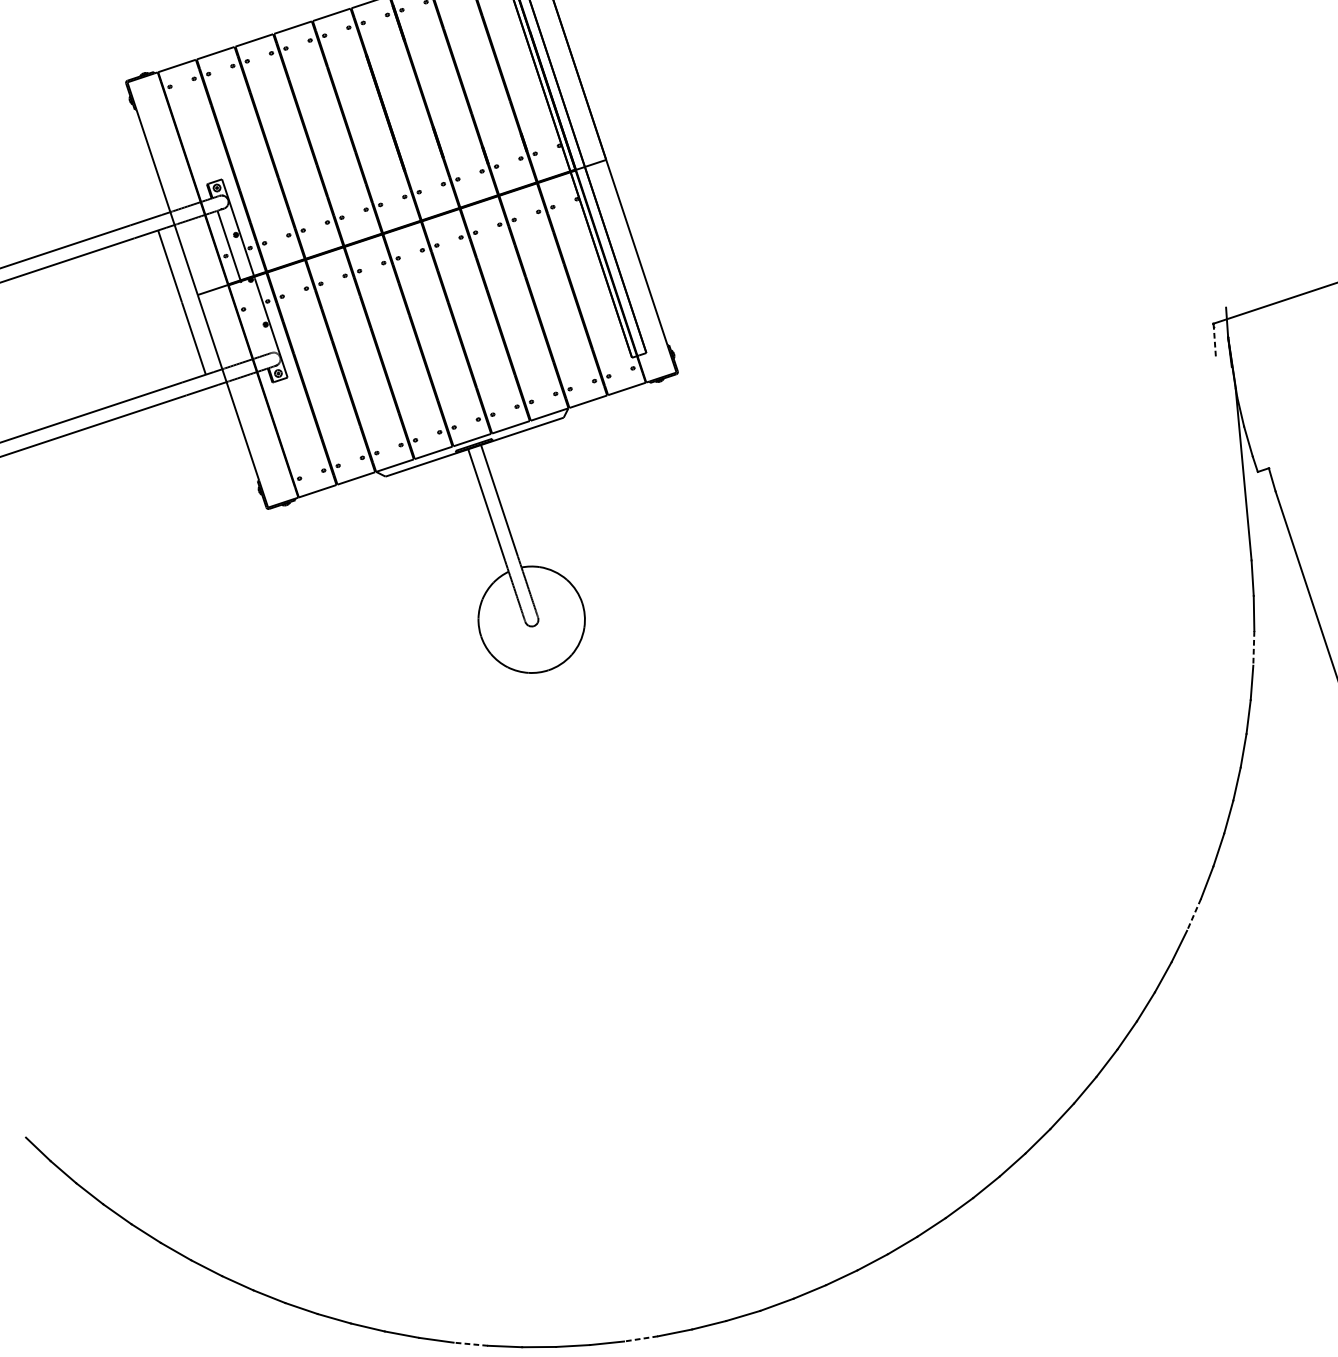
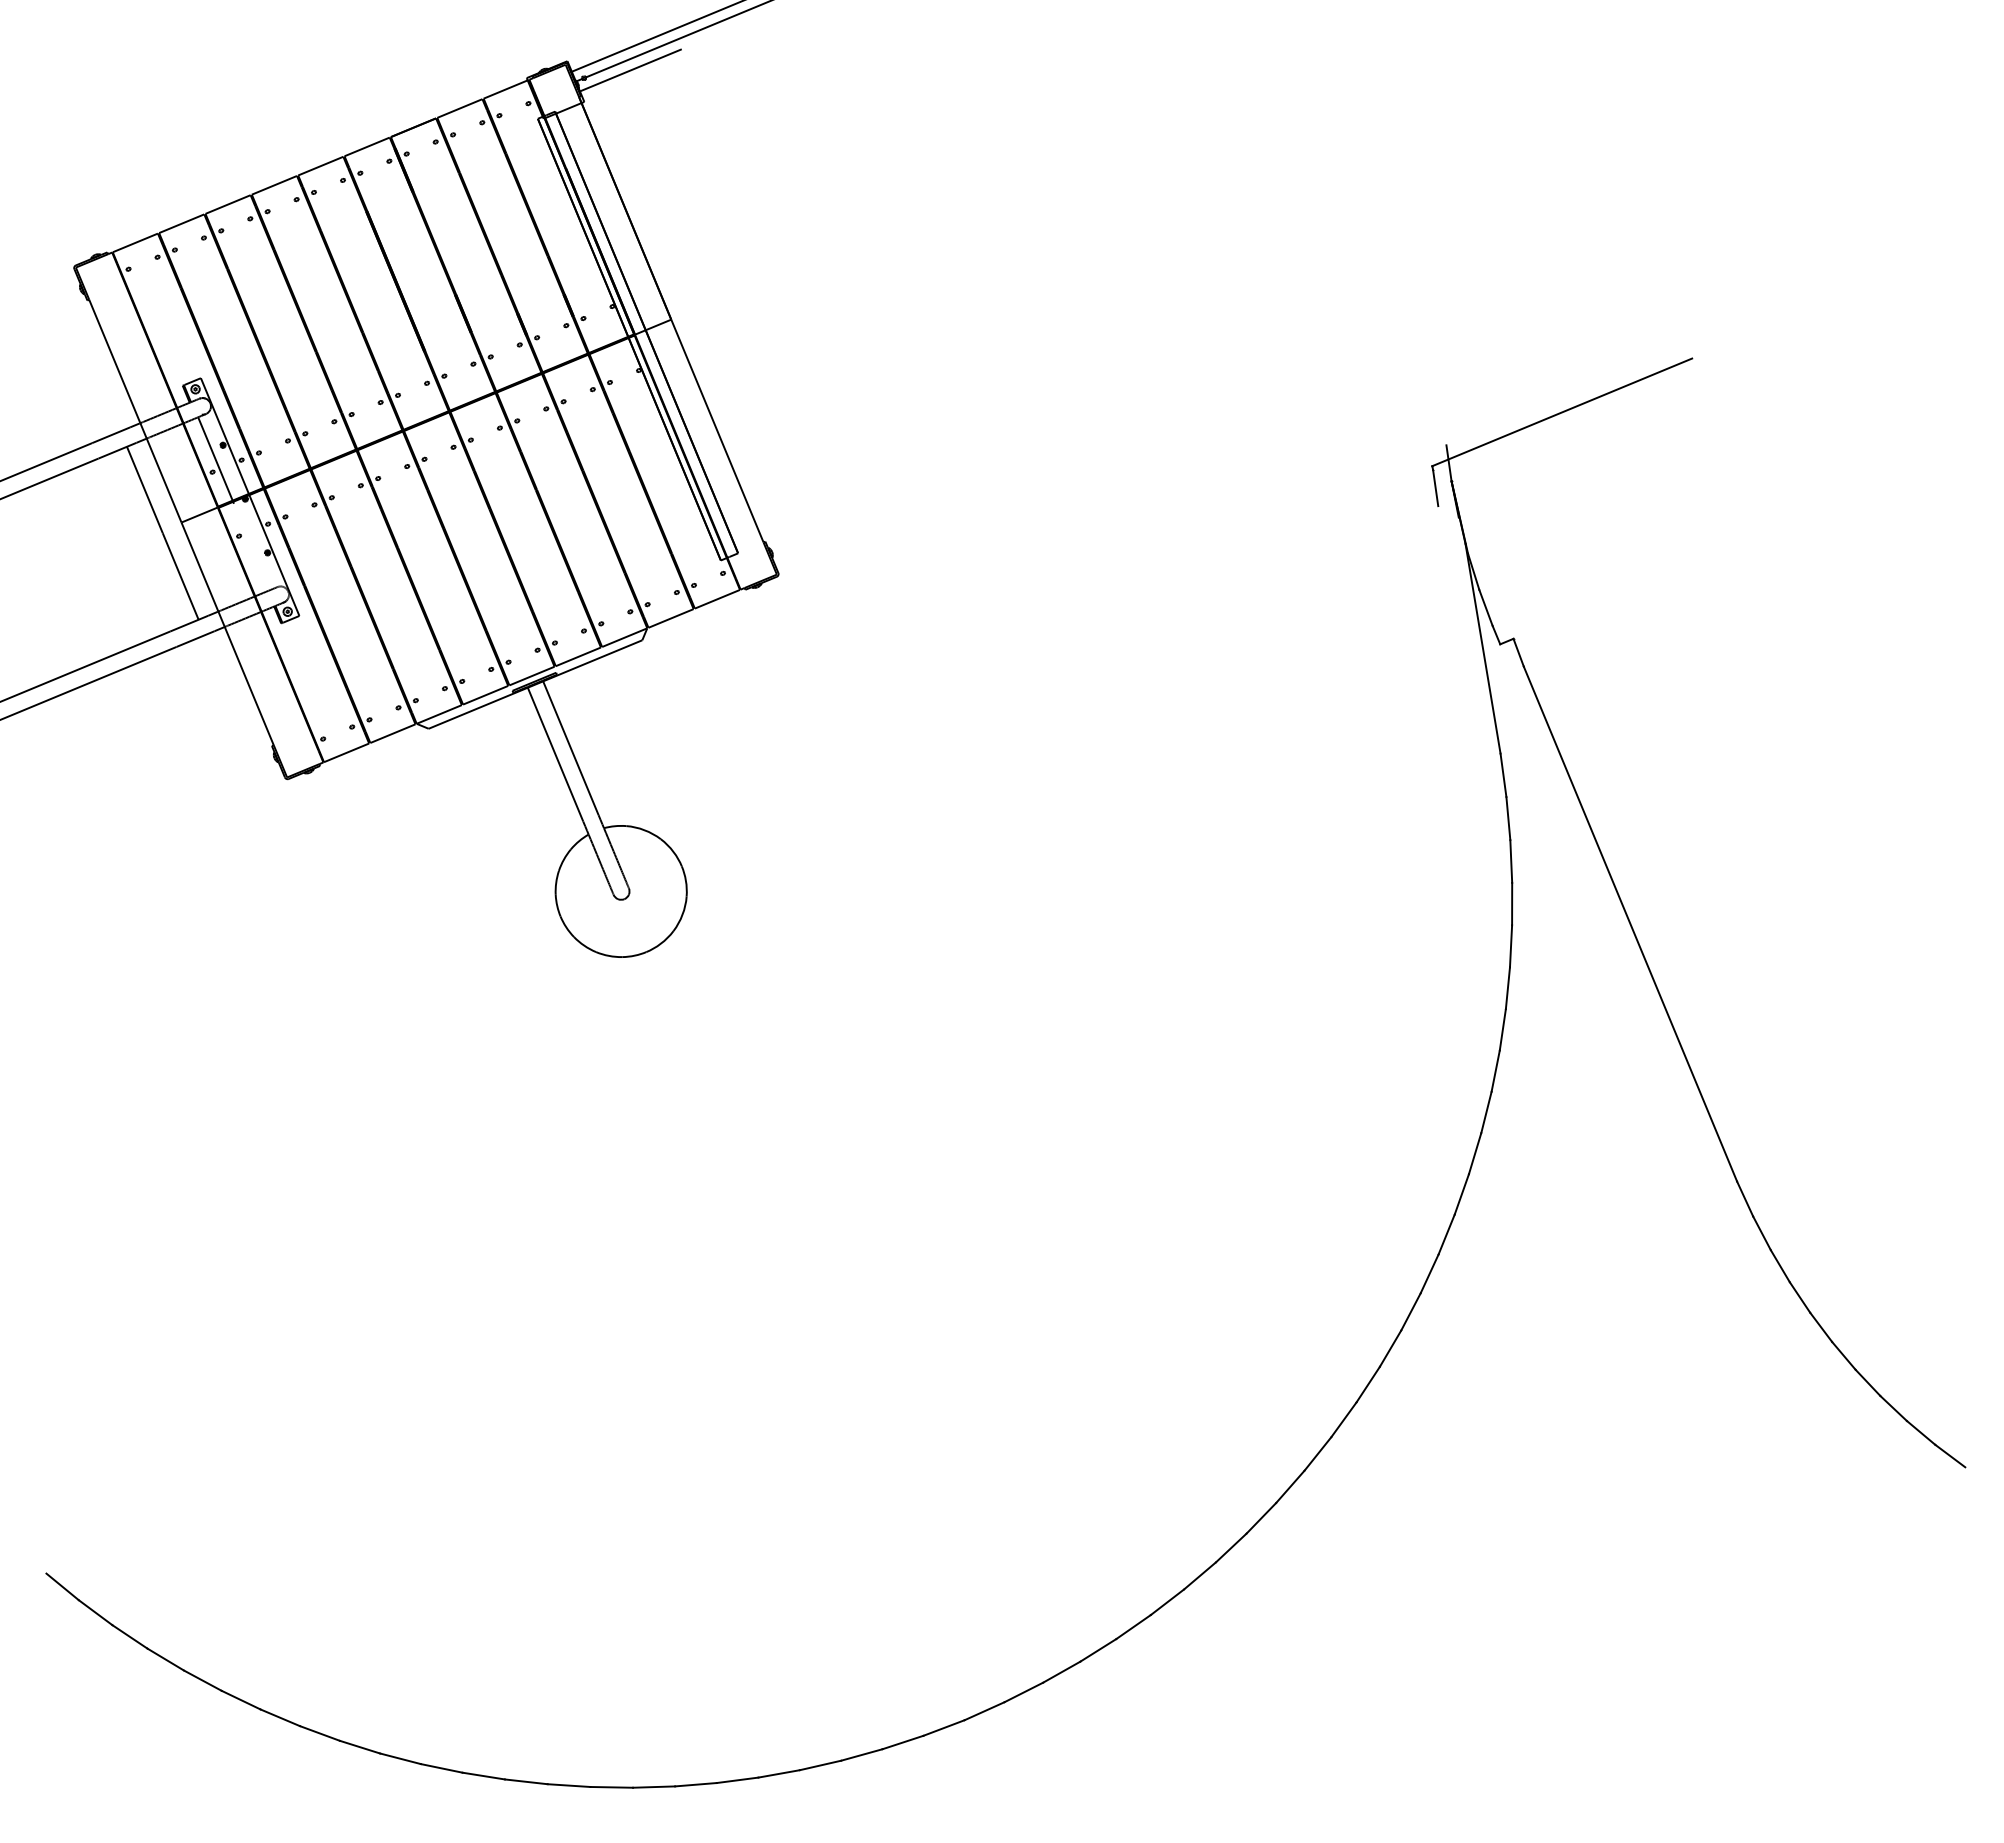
line: (1214, 341) -> (1435, 487), dashed -> solid
line: (1253, 649) -> (1511, 862), dashed -> solid
line: (1193, 914) -> (1461, 1194), dashed -> solid
line: (641, 1338) -> (820, 1765), dashed -> solid
line: (470, 1344) -> (611, 1787), dashed -> solid

